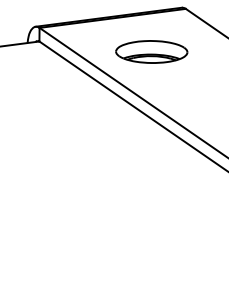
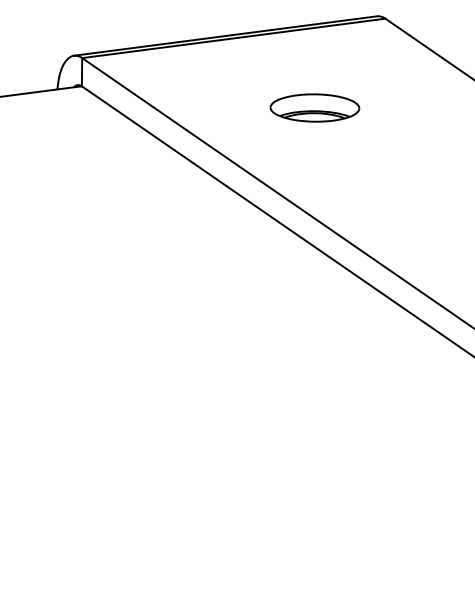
part: (151, 51) -> (314, 106), size x0.6

